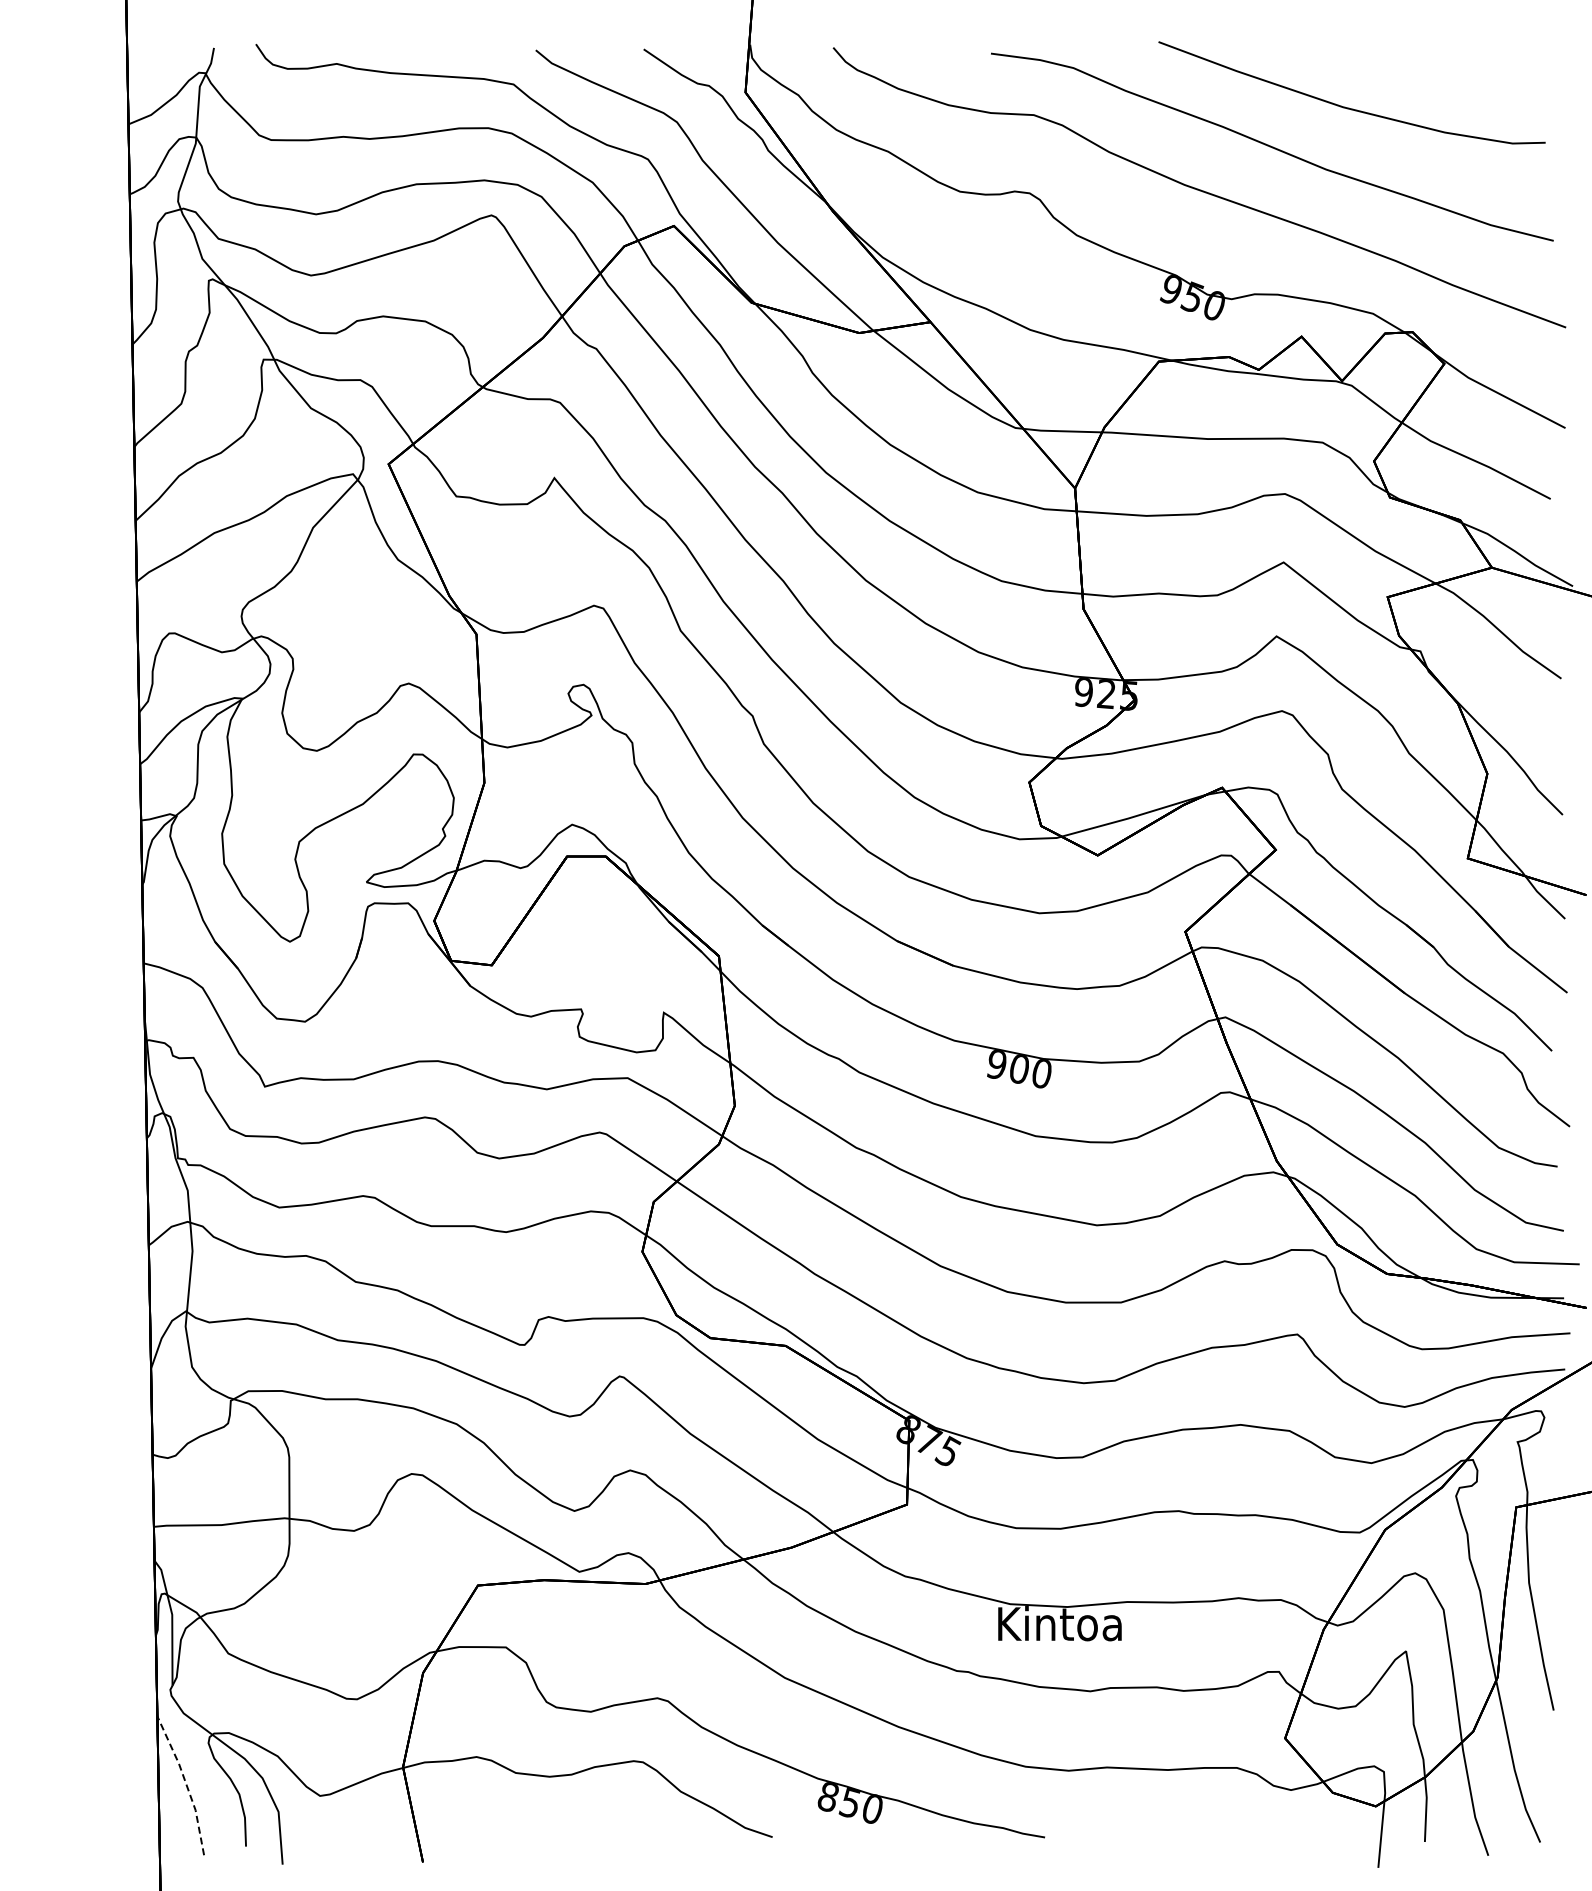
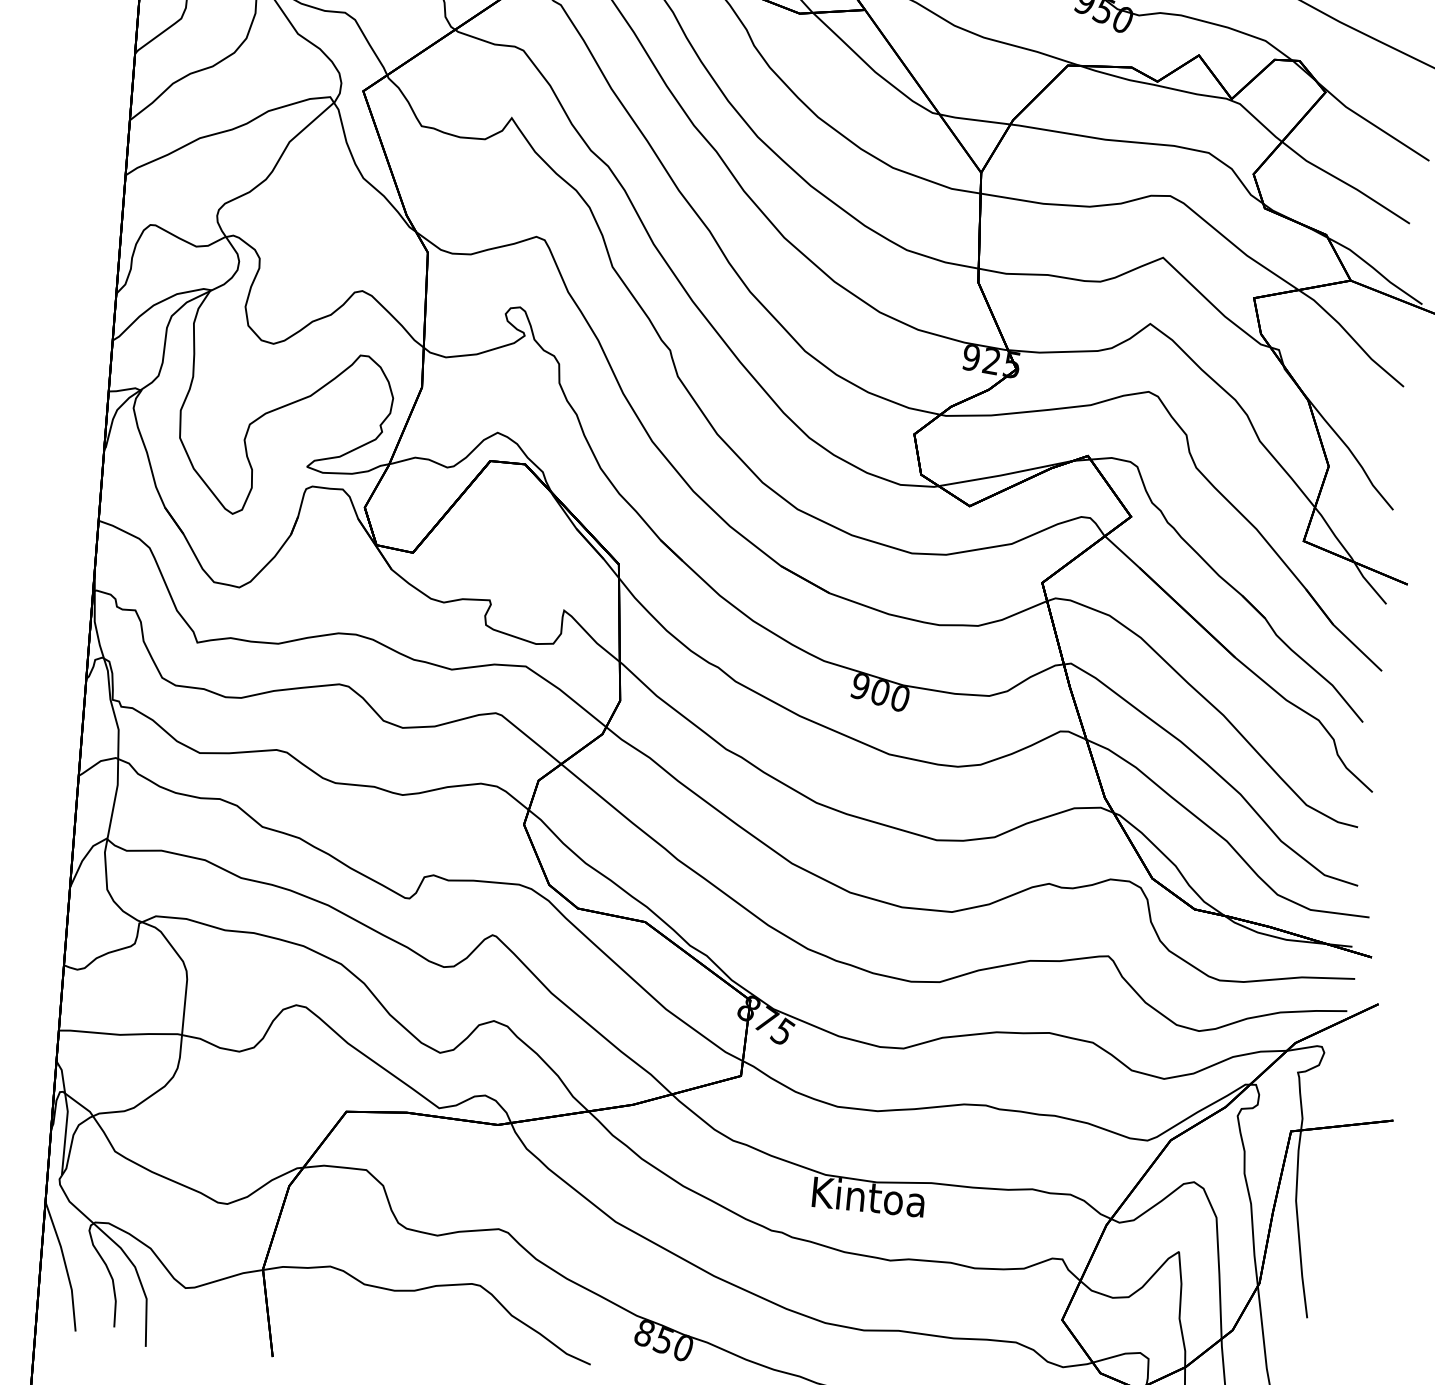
line: (185, 1783) -> (65, 1265), dashed -> solid

